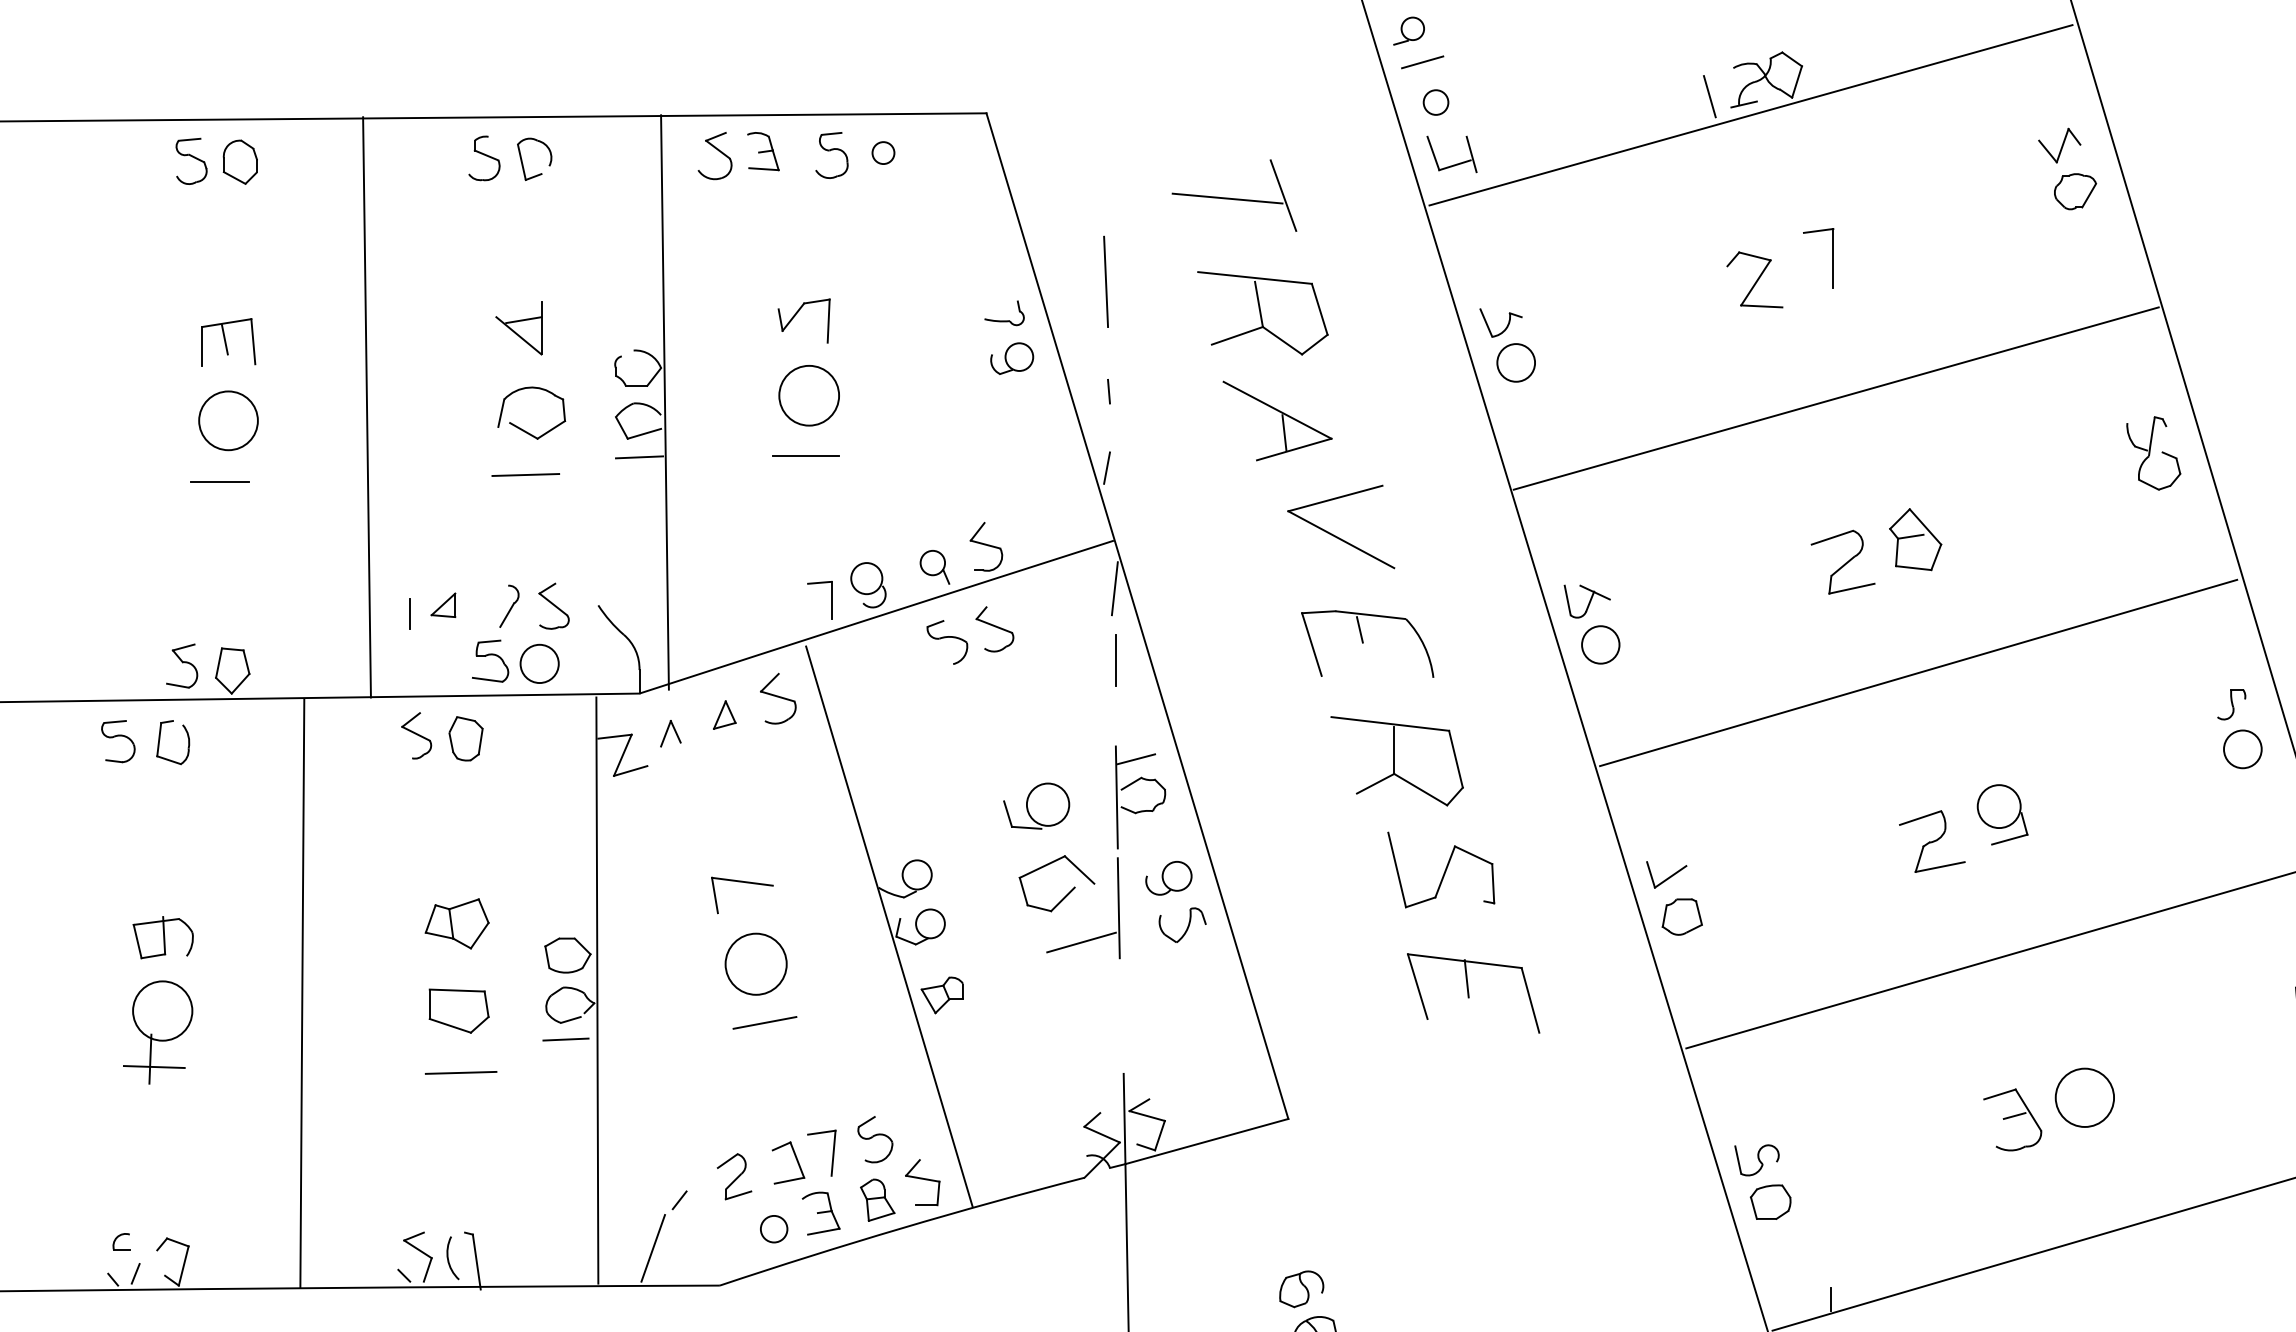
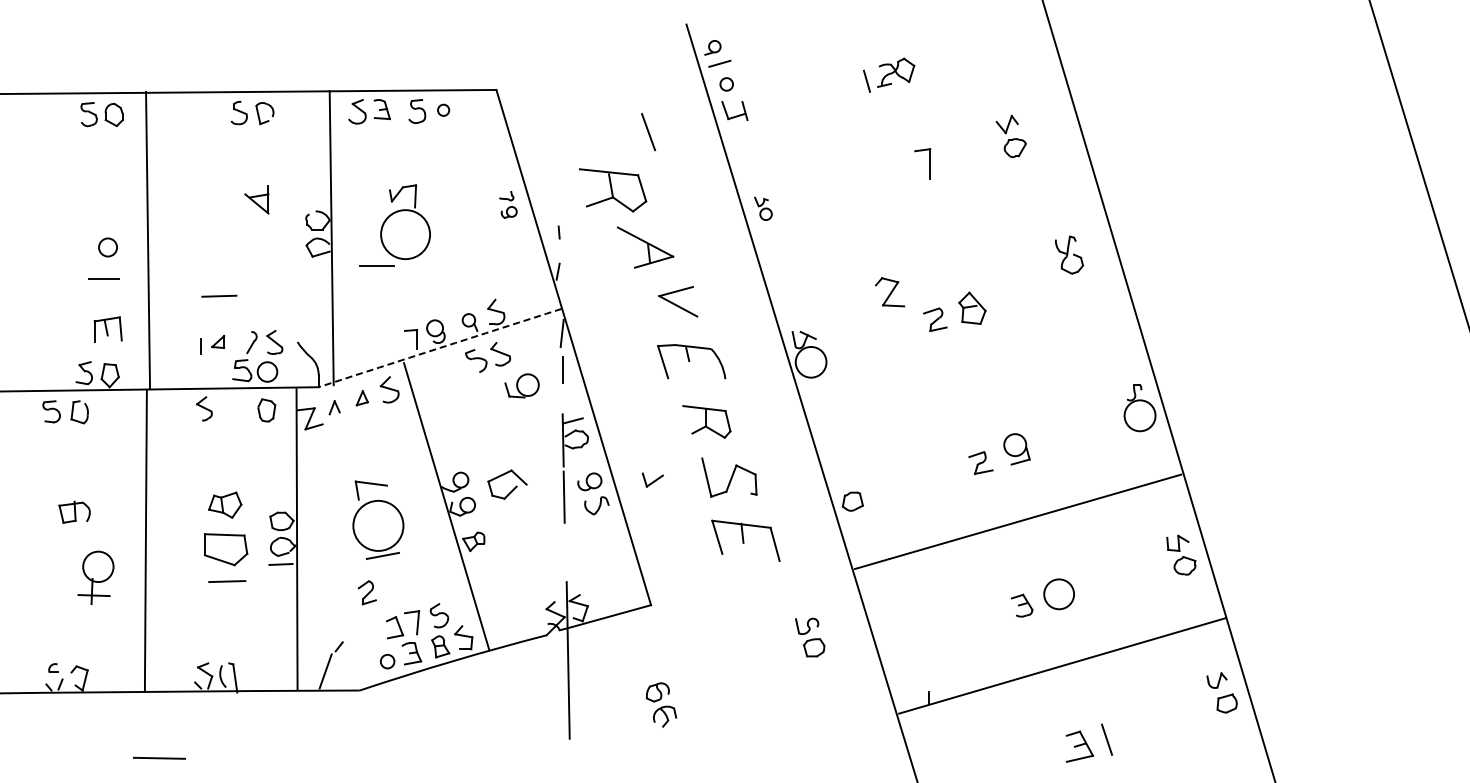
line: (1749, 114) -> (887, 90), removed
part: (2066, 167) -> (1010, 135), moved
line: (1226, 198) -> (619, 133), removed
part: (1755, 280) -> (890, 292), moved
line: (1105, 282) -> (557, 176), removed
part: (1263, 313) -> (613, 190), moved
part: (1010, 336) -> (508, 204), size x0.7
part: (227, 342) -> (107, 329), moved
part: (1507, 344) -> (763, 208), size x0.6
circle: (809, 395) -> (405, 234), size x1.6
line: (1835, 397) -> (931, 235), removed
line: (367, 407) -> (148, 240), moved
circle: (227, 420) -> (107, 247), size x0.6
part: (524, 428) -> (259, 251), removed
part: (2153, 452) -> (1069, 254), moved
line: (639, 455) -> (318, 265), removed
line: (805, 455) -> (376, 265), moved
line: (526, 473) -> (219, 295), moved
part: (1341, 526) -> (678, 301), size x0.7
part: (1843, 561) -> (935, 319), size x0.7
arc: (877, 616) -> (440, 347), solid -> dashed
circle: (1599, 643) -> (810, 361), size x1.6
line: (1917, 672) -> (973, 376), removed
part: (465, 739) -> (266, 410), moved
circle: (2241, 748) -> (1139, 415), size x1.6
part: (1396, 760) -> (706, 421), size x0.7
part: (1035, 805) -> (521, 385), moved
part: (1931, 840) -> (980, 462), size x0.7
part: (1665, 873) -> (652, 479), moved
part: (1066, 893) -> (512, 489), moved
line: (1080, 941) -> (544, 514), removed
circle: (756, 963) -> (378, 525), size x1.6
part: (459, 1012) -> (226, 550), size x1.4
part: (157, 1031) -> (95, 577), moved
part: (2011, 1119) -> (1021, 605), size x0.7
part: (732, 1176) -> (366, 592), moved
part: (1763, 1182) -> (810, 637), moved

